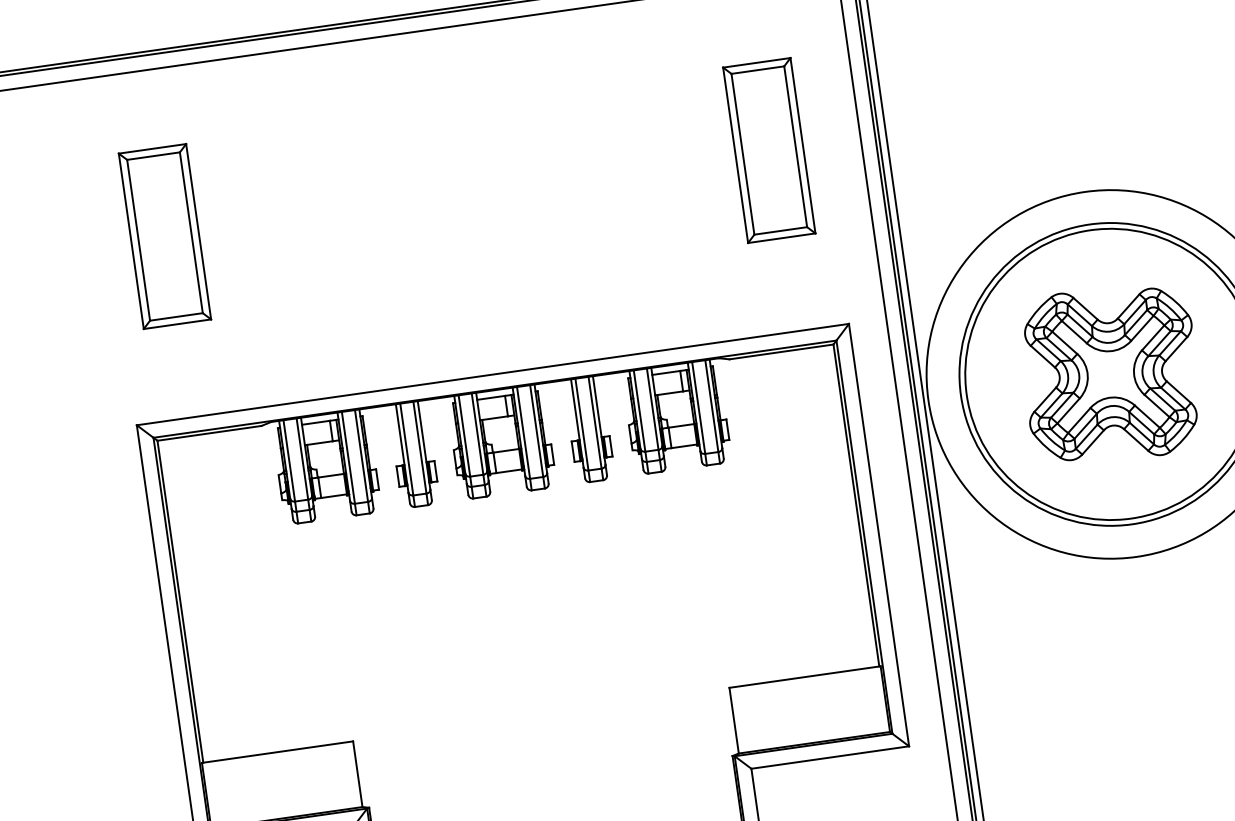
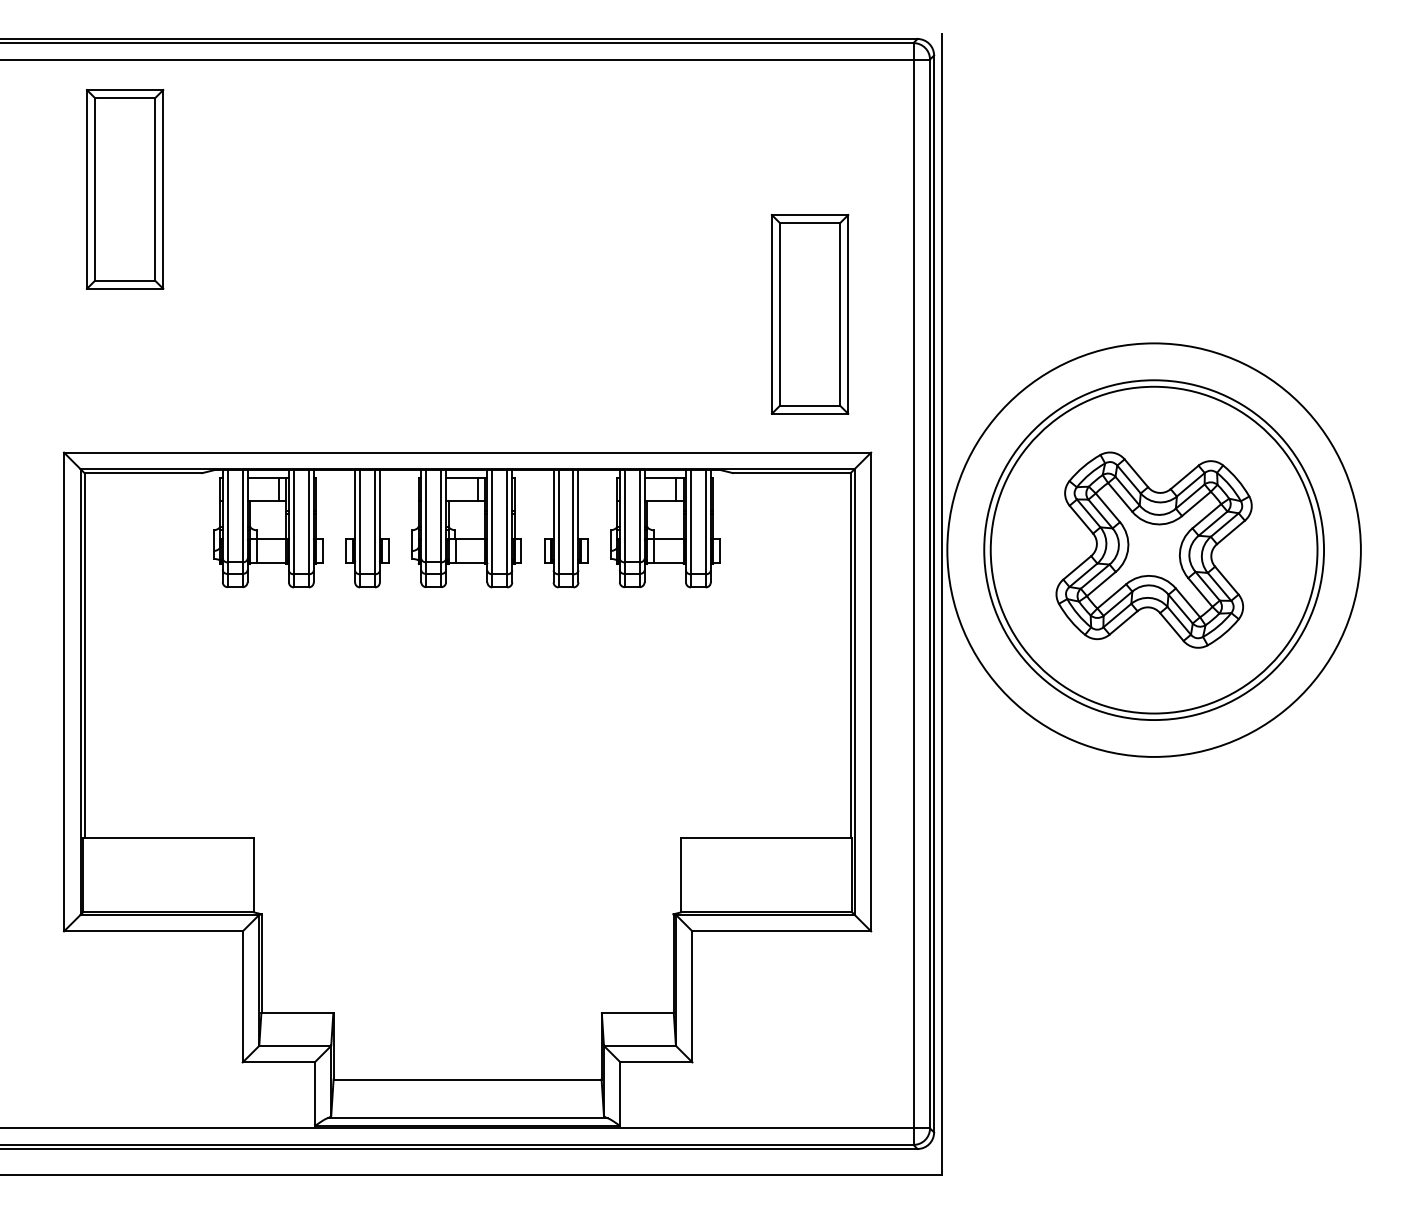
part: (768, 150) -> (809, 314), moved
part: (165, 236) -> (125, 189), moved

